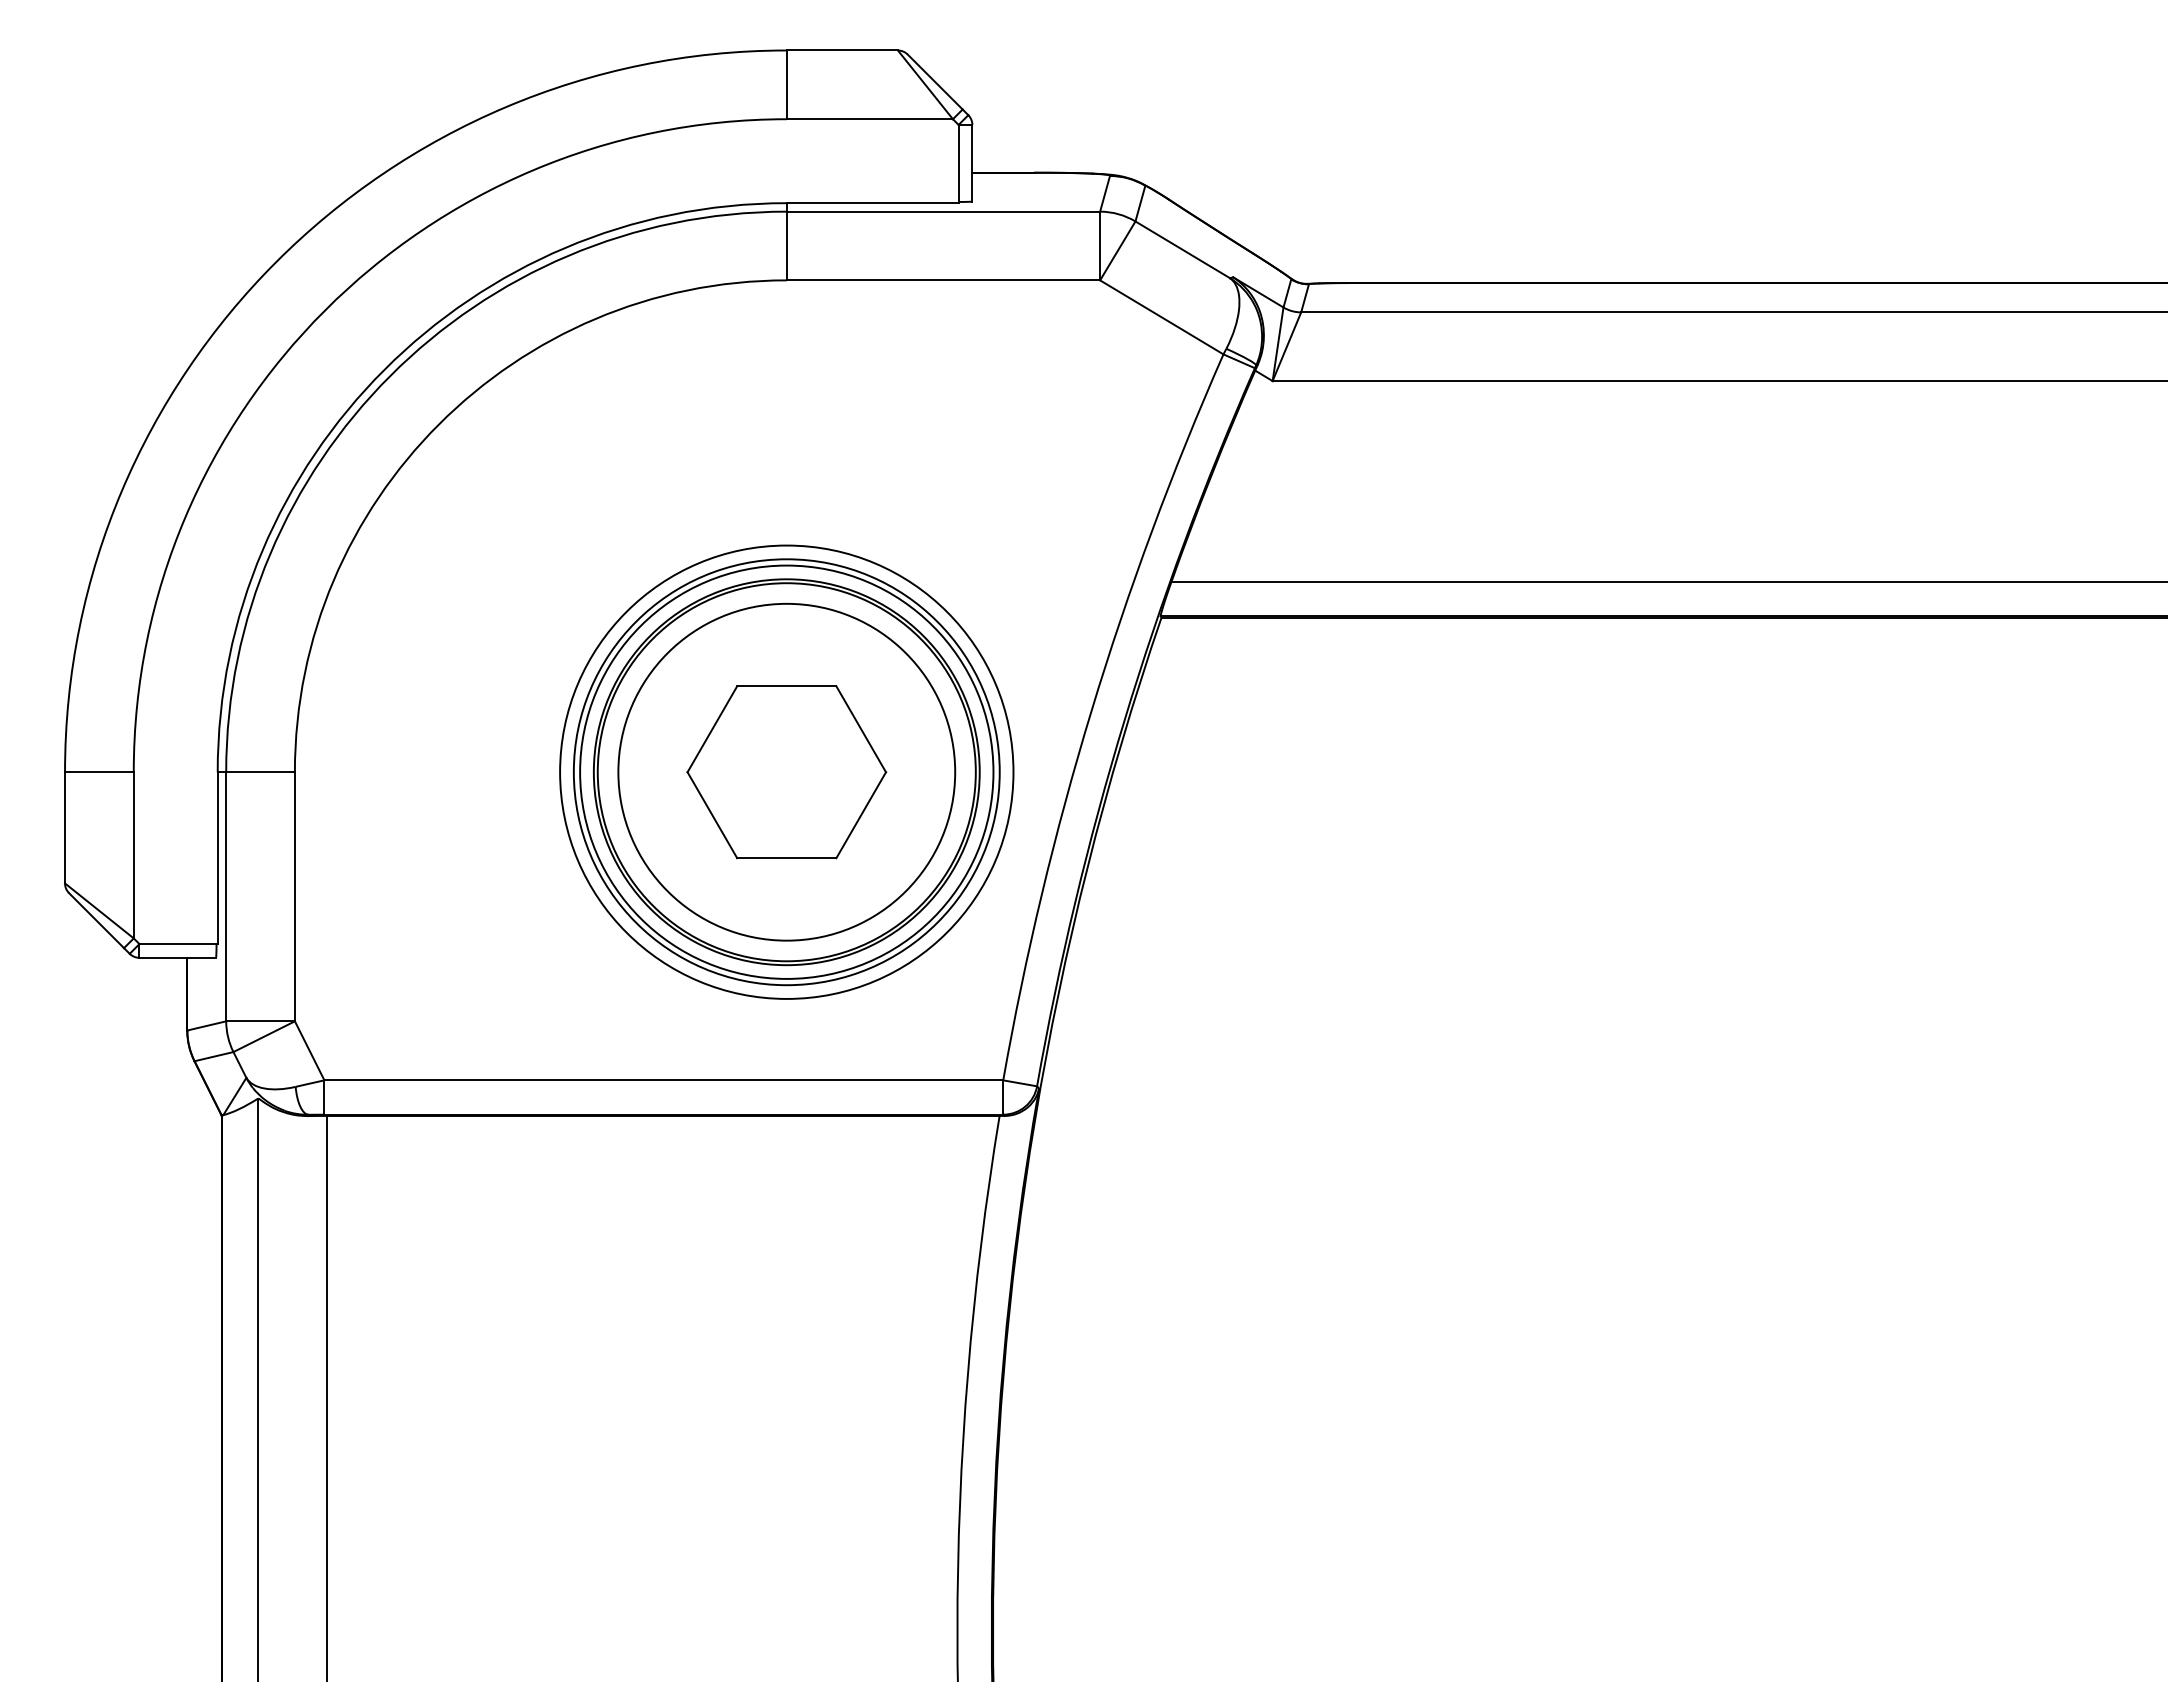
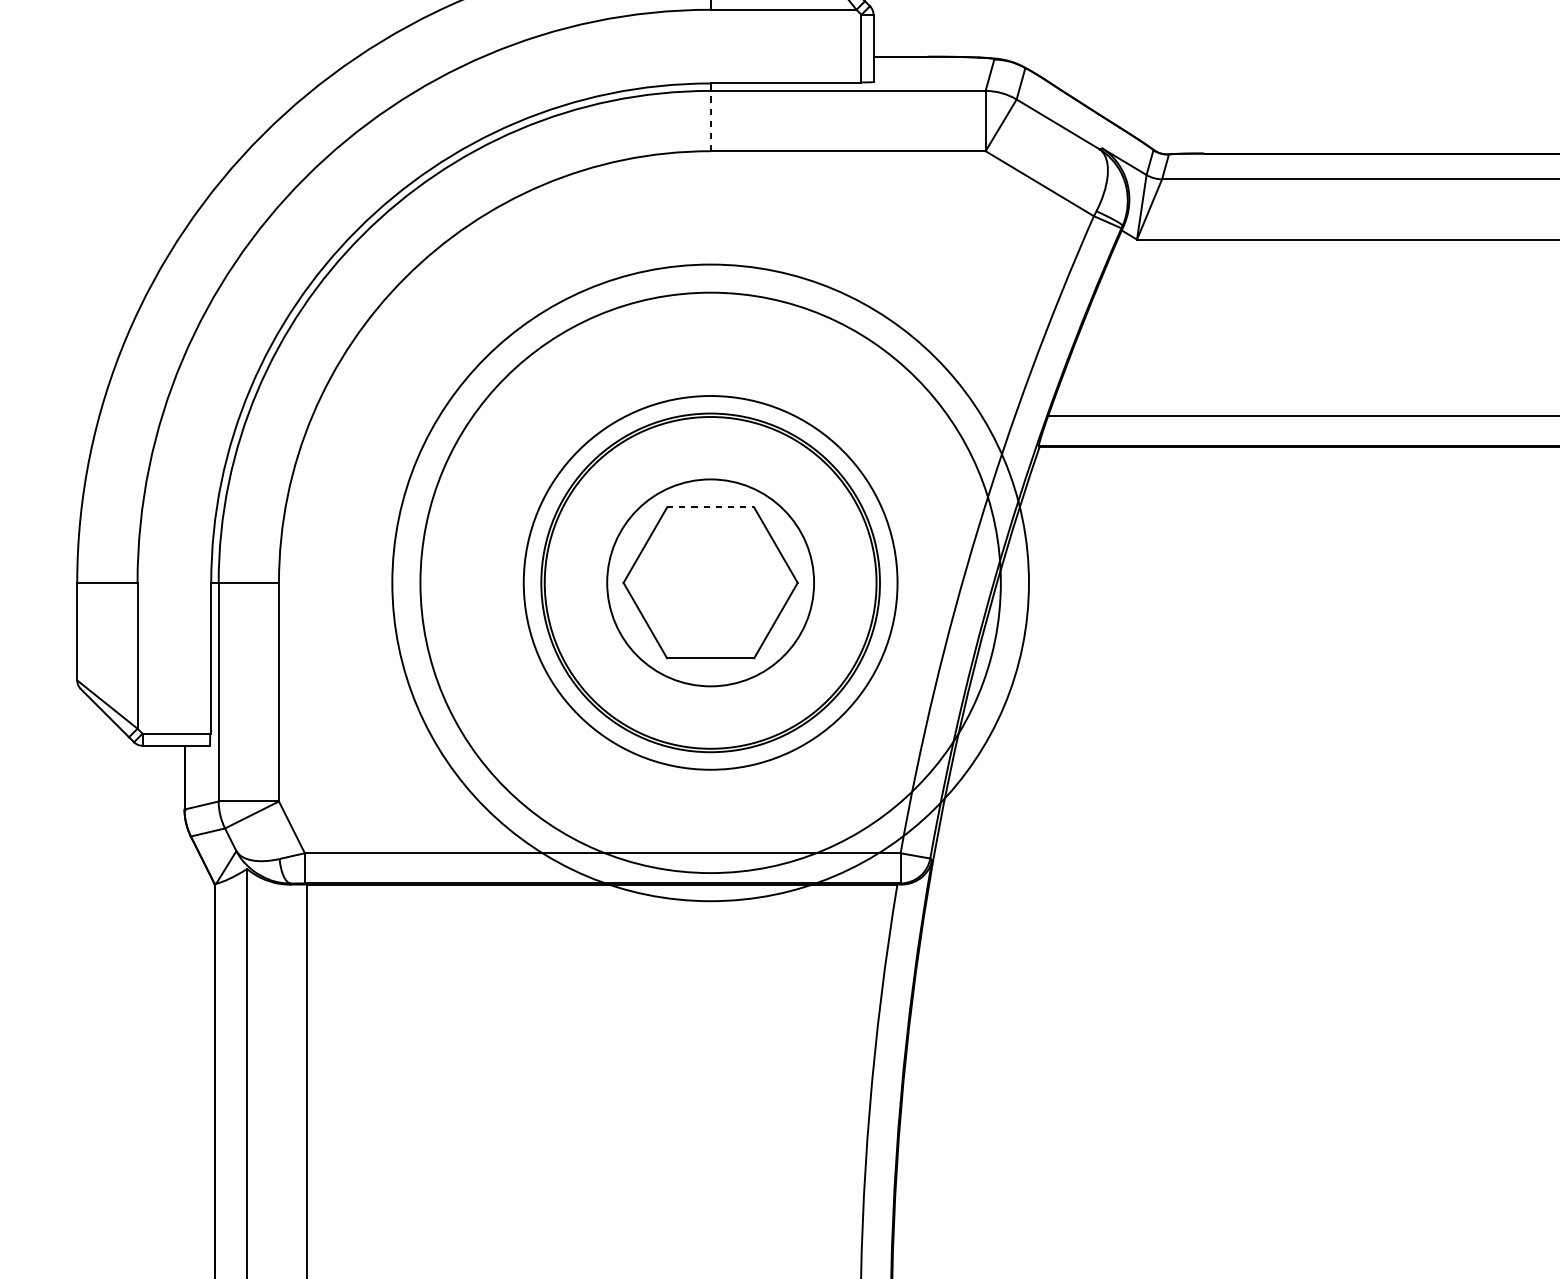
line: (786, 245) -> (710, 120), solid -> dashed
line: (786, 686) -> (710, 507), solid -> dashed
circle: (786, 771) -> (710, 582), size x0.7
circle: (786, 771) -> (710, 582), size x1.6
circle: (786, 771) -> (710, 582), size x1.6

